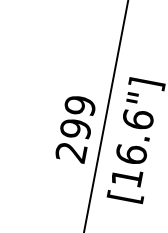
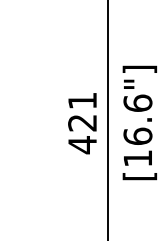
text: (75, 129) -> (82, 123), 299 -> 421

